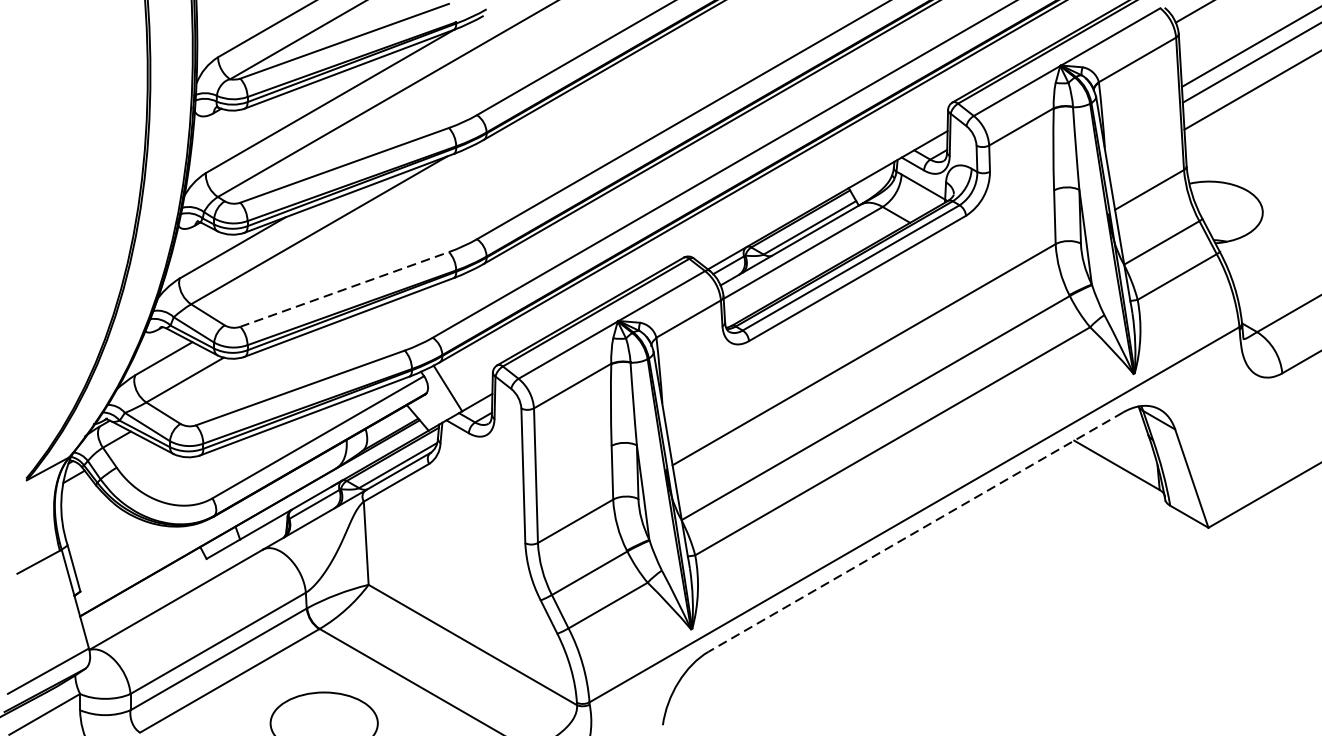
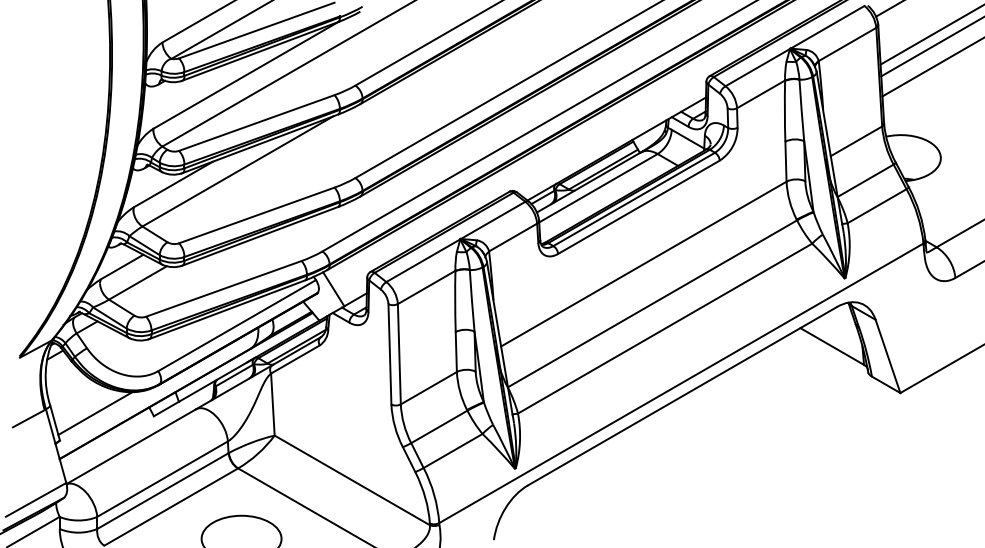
line: (344, 289) -> (256, 215), dashed -> solid
line: (914, 532) -> (681, 396), dashed -> solid
line: (128, 553) -> (95, 412), added

